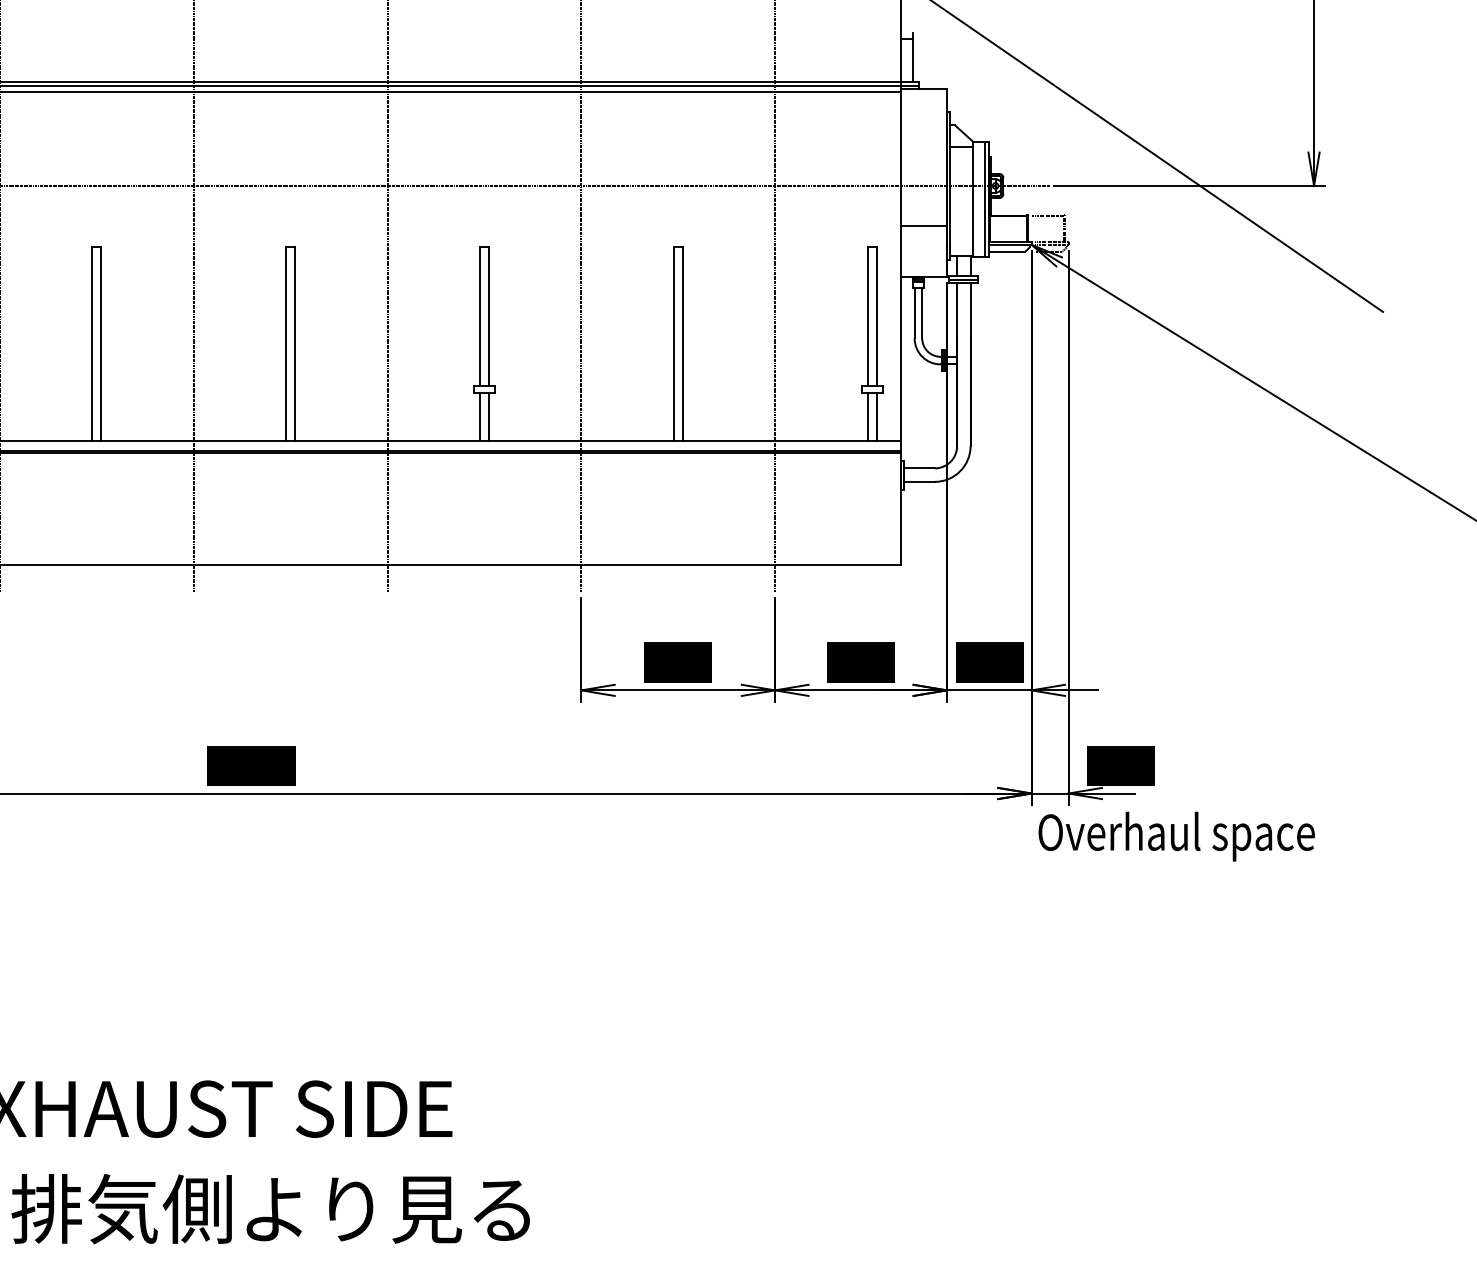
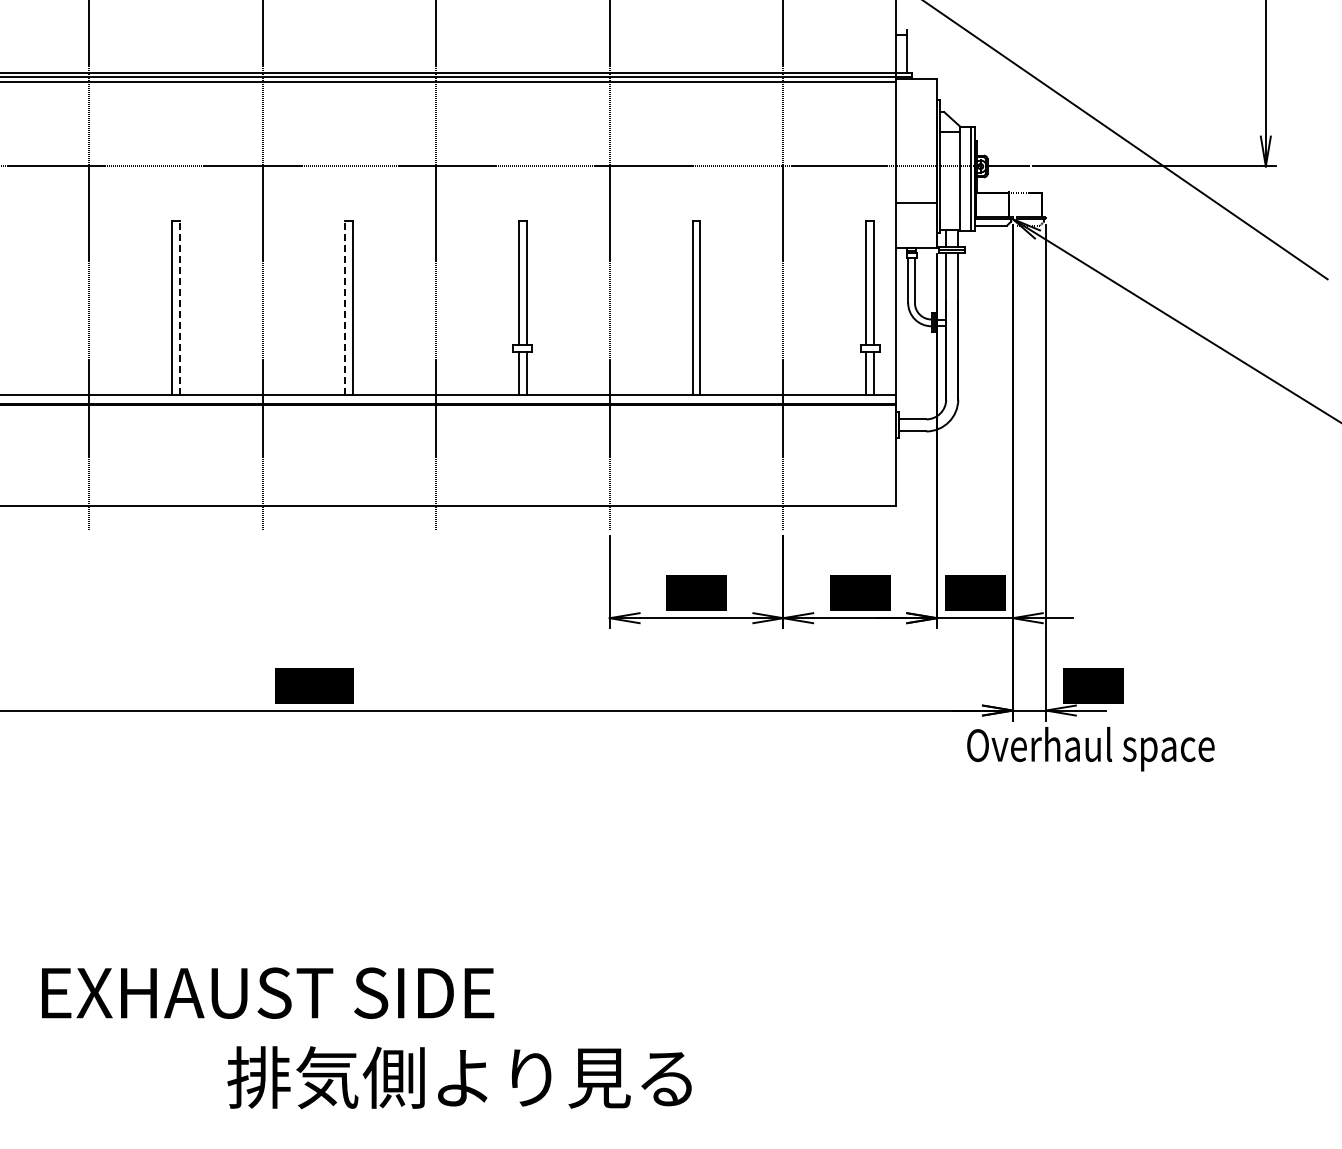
line: (100, 343) -> (179, 307), solid -> dashed
line: (286, 343) -> (345, 307), solid -> dashed
text: (1176, 837) -> (1090, 749), moved
text: (270, 1208) -> (459, 1077), moved

